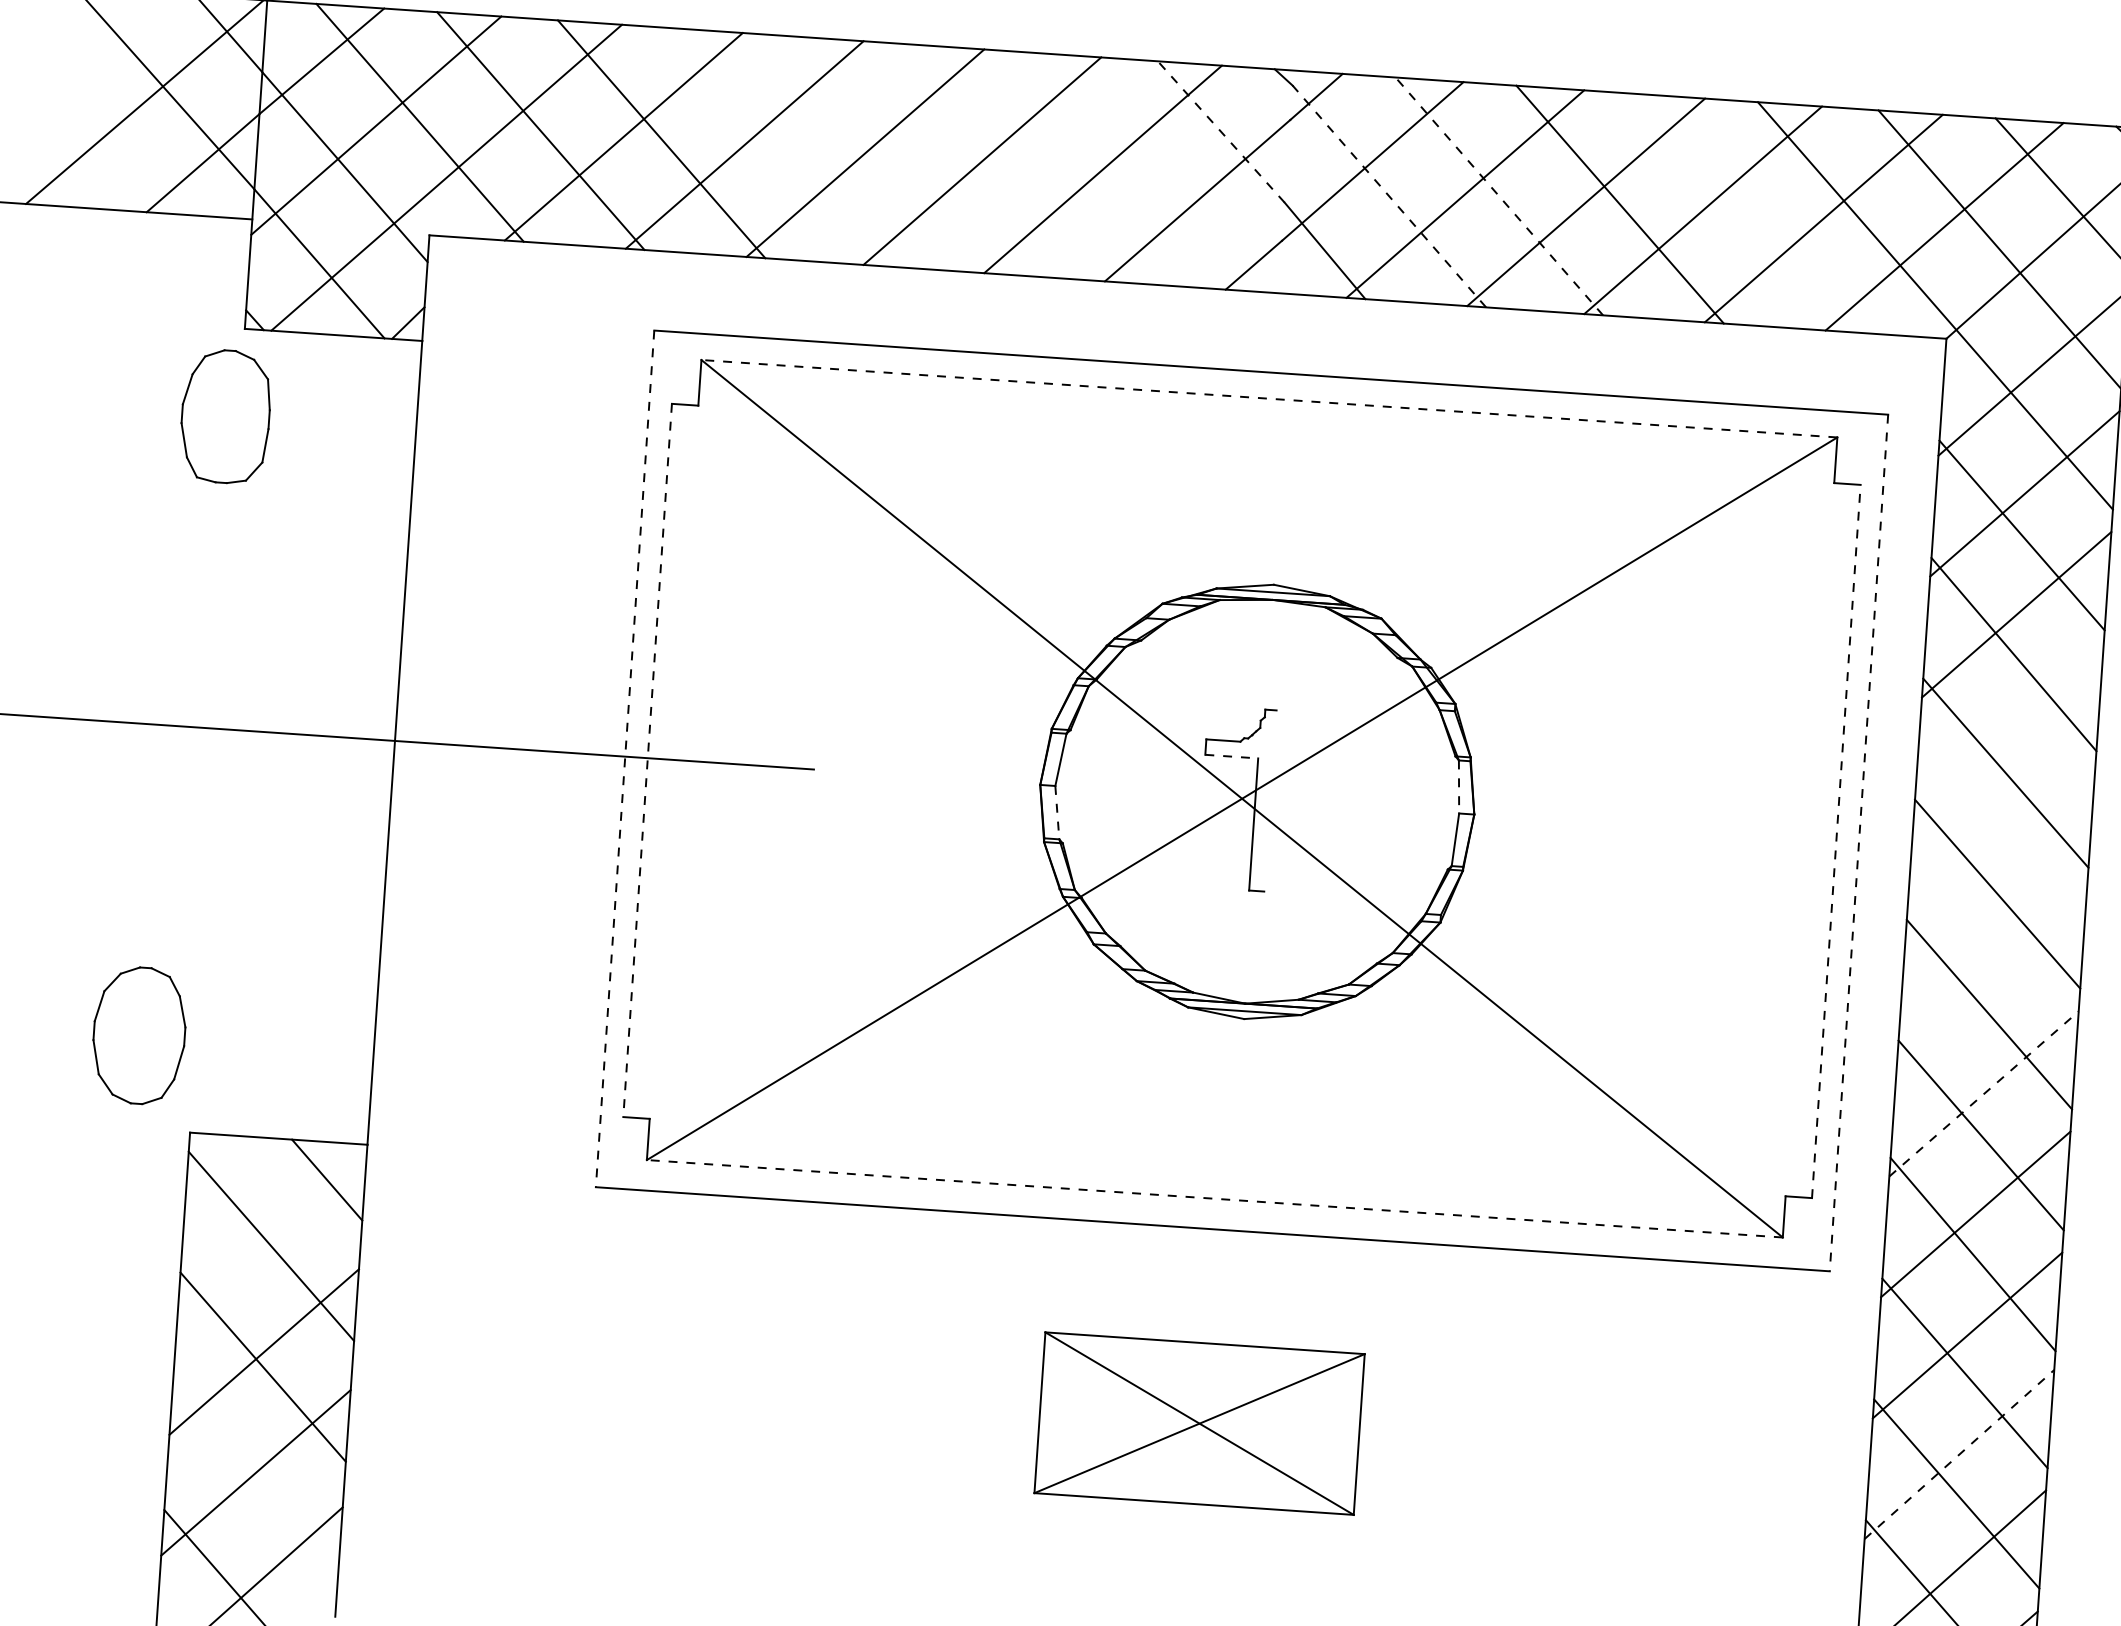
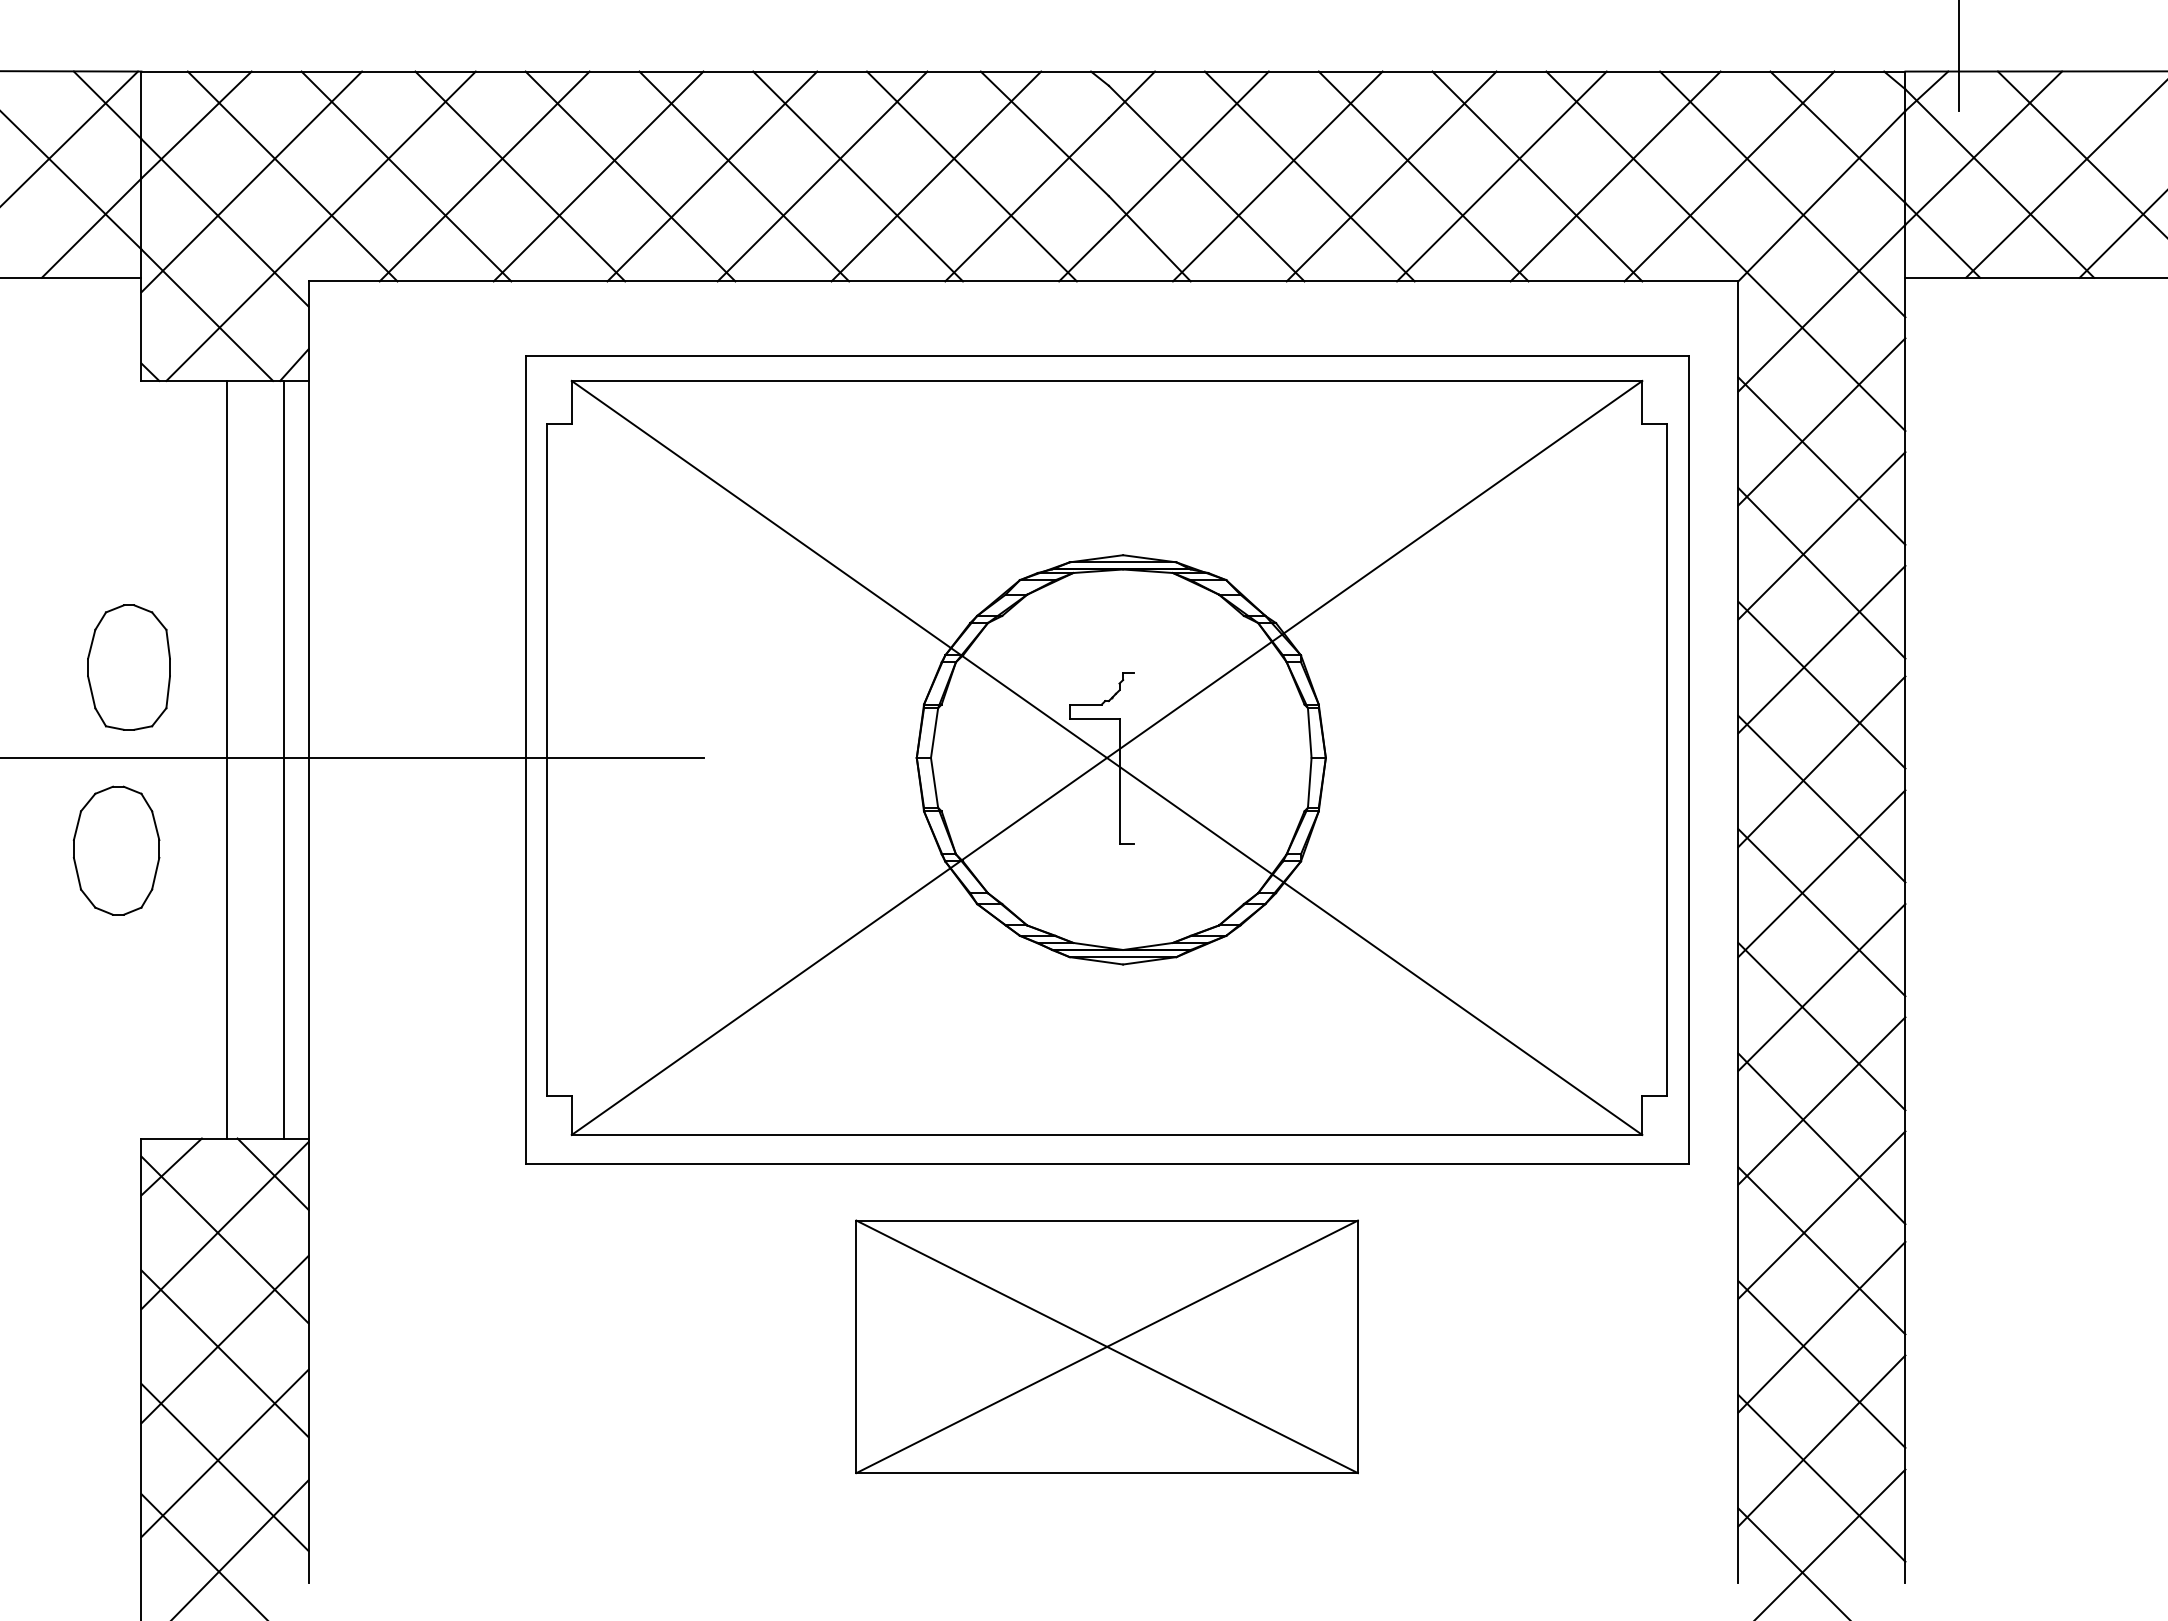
line: (1220, 131) -> (1044, 133), dashed -> solid
line: (778, 147) -> (630, 176), added
line: (899, 155) -> (744, 176), added
line: (1020, 163) -> (858, 176), added
line: (1140, 171) -> (971, 176), added
line: (1389, 196) -> (1206, 183), dashed -> solid
line: (1499, 196) -> (1309, 176), dashed -> solid
line: (1740, 212) -> (1537, 176), added
line: (1268, 398) -> (1106, 380), dashed -> solid
part: (225, 416) -> (128, 667), moved
line: (2008, 735) -> (1821, 649), added
line: (307, 736) -> (226, 759), added
line: (368, 740) -> (283, 759), added
line: (1231, 757) -> (1094, 719), dashed -> solid
line: (624, 759) -> (525, 760), dashed -> solid
line: (647, 760) -> (546, 760), dashed -> solid
line: (1458, 787) -> (1309, 733), dashed -> solid
line: (1057, 813) -> (934, 783), dashed -> solid
line: (1836, 840) -> (1667, 759), dashed -> solid
line: (1858, 843) -> (1688, 760), dashed -> solid
line: (1999, 854) -> (1821, 761), added
line: (1991, 973) -> (1821, 873), added
part: (139, 1035) -> (116, 850), moved
line: (1984, 1094) -> (1822, 987), dashed -> solid
line: (219, 1164) -> (171, 1166), added
line: (1214, 1198) -> (1106, 1134), dashed -> solid
line: (271, 1230) -> (224, 1225), added
part: (1198, 1423) -> (1106, 1346), size x1.67
line: (1960, 1453) -> (1822, 1326), dashed -> solid
line: (254, 1487) -> (224, 1467), added

